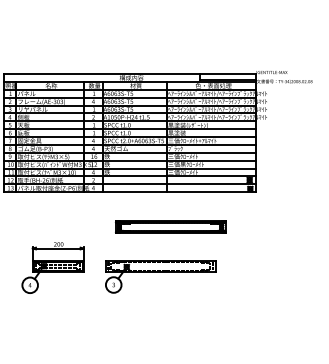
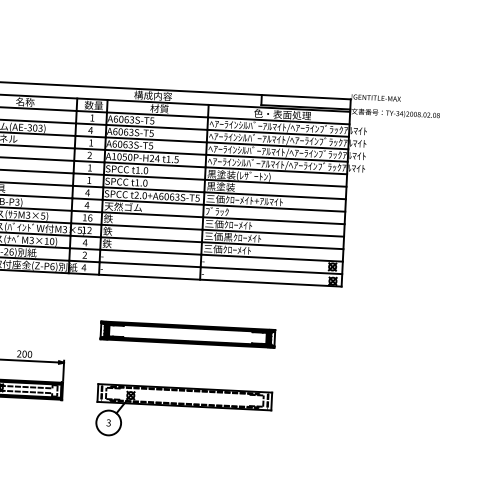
part: (170, 226) -> (187, 333), moved

